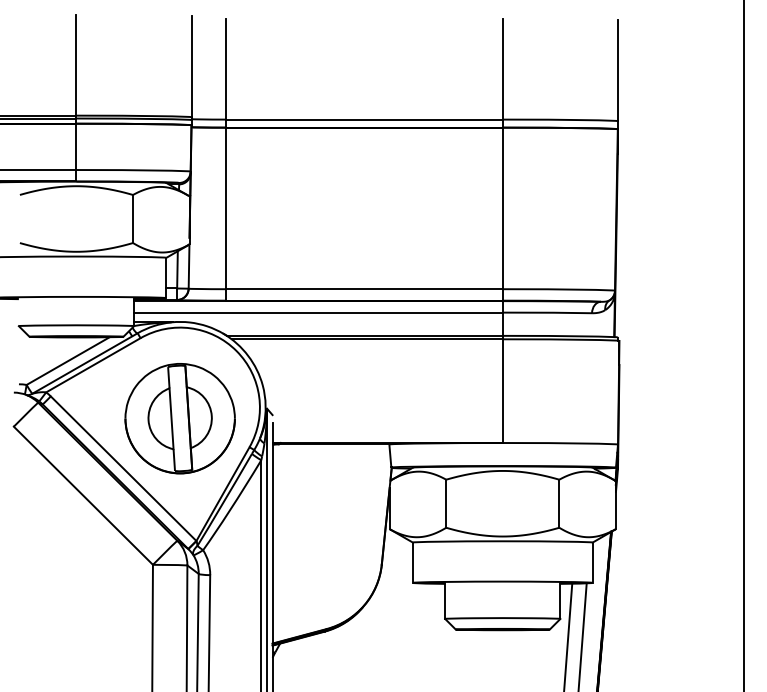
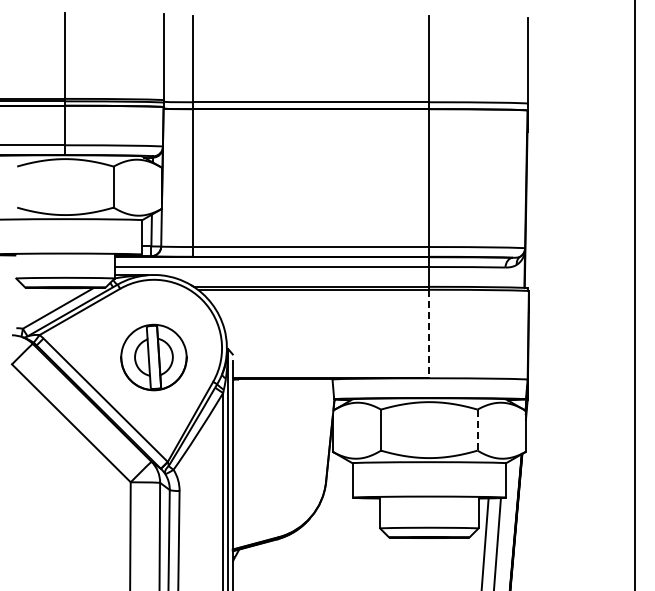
line: (503, 391) -> (429, 334), solid -> dashed
part: (179, 418) -> (153, 357), size x0.7
line: (559, 504) -> (477, 430), solid -> dashed

